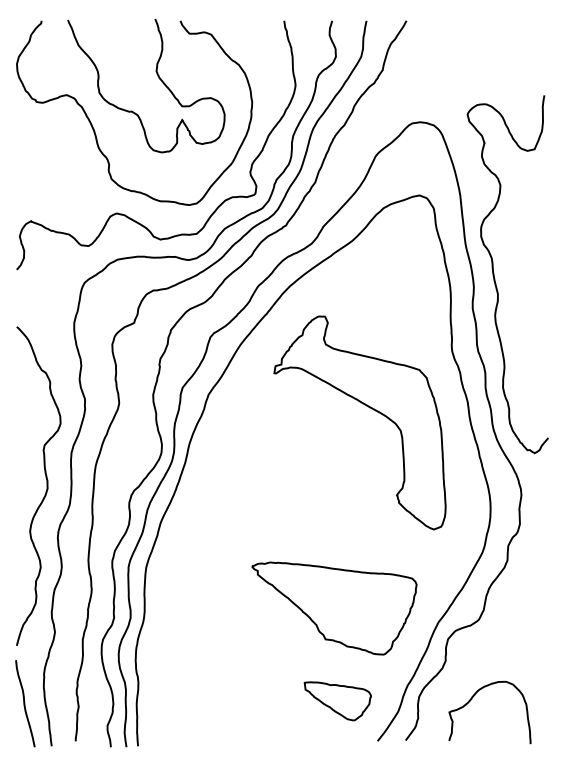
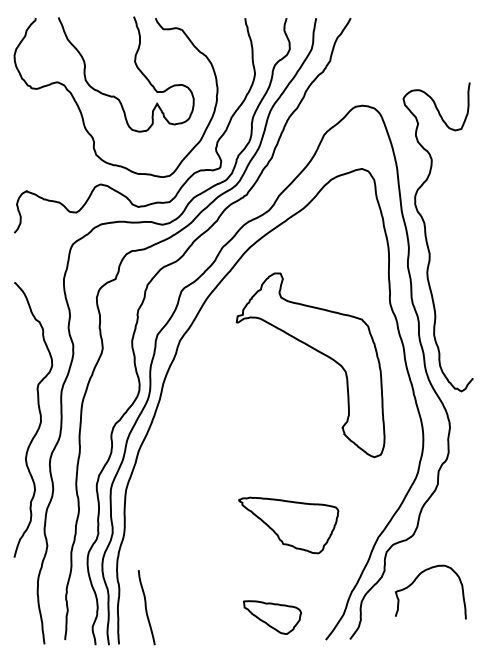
part: (334, 608) -> (288, 525), size x0.7
curve: (472, 700) -> (415, 581), moved
part: (337, 701) -> (272, 617), moved
curve: (25, 703) -> (146, 607), moved

